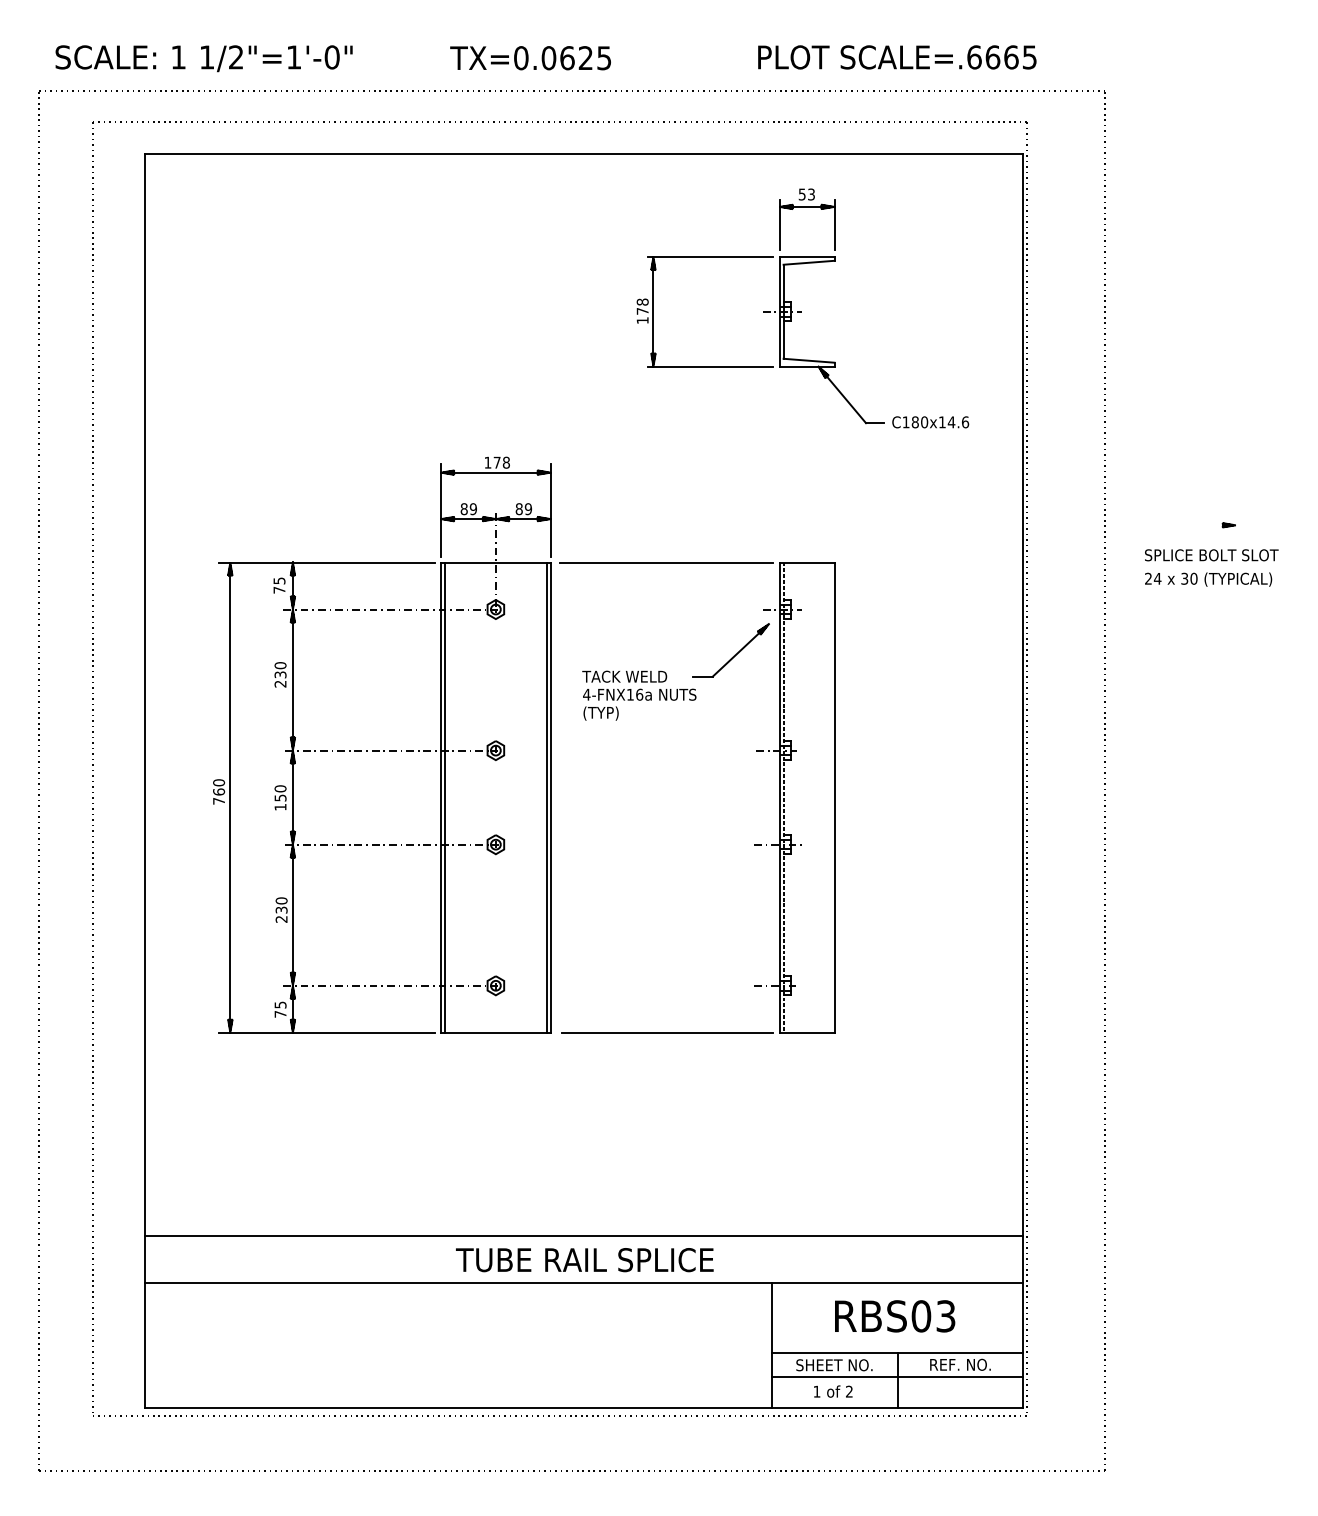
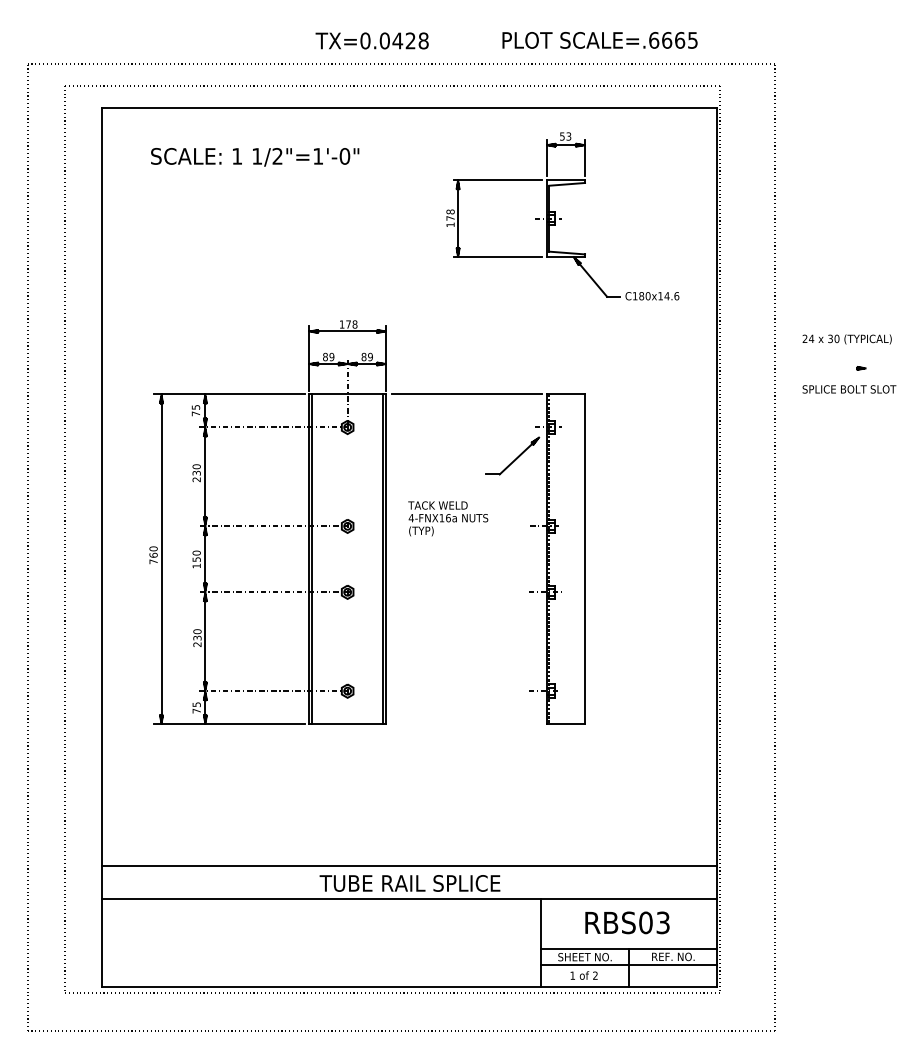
text: (585, 57) -> (410, 40), TX=0.0625 -> TX=0.0428
text: (896, 57) -> (599, 40), moved
text: (204, 58) -> (255, 157), moved
text: (1207, 579) -> (846, 339), moved
text: (639, 695) -> (448, 518), moved
line: (666, 1033) -> (467, 724), removed

